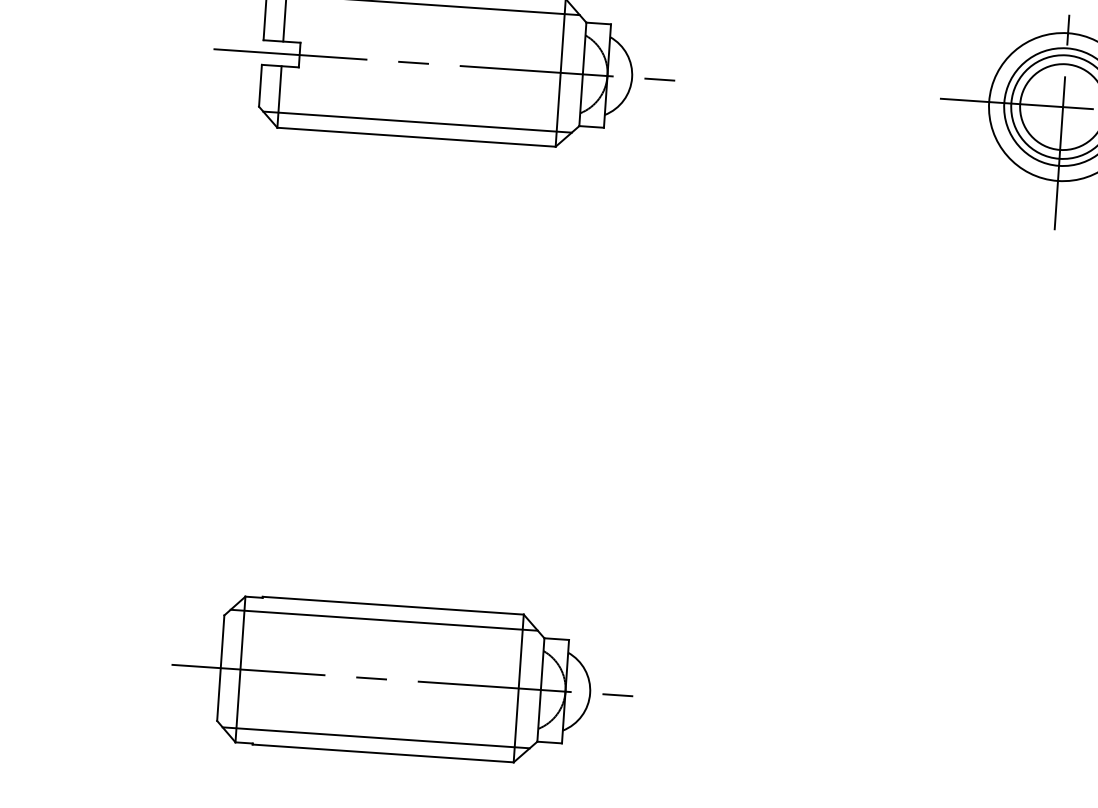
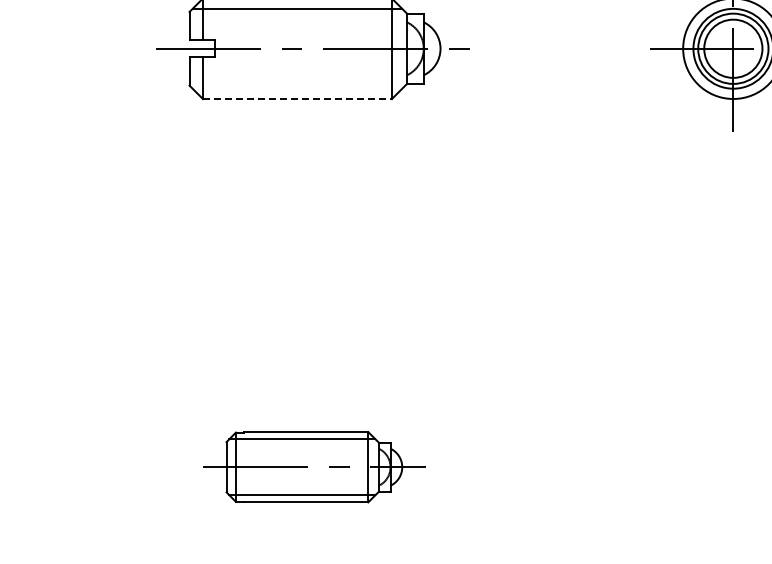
line: (417, 121) -> (297, 88), removed
line: (416, 136) -> (297, 98), solid -> dashed
part: (401, 681) -> (312, 467), size x0.7

